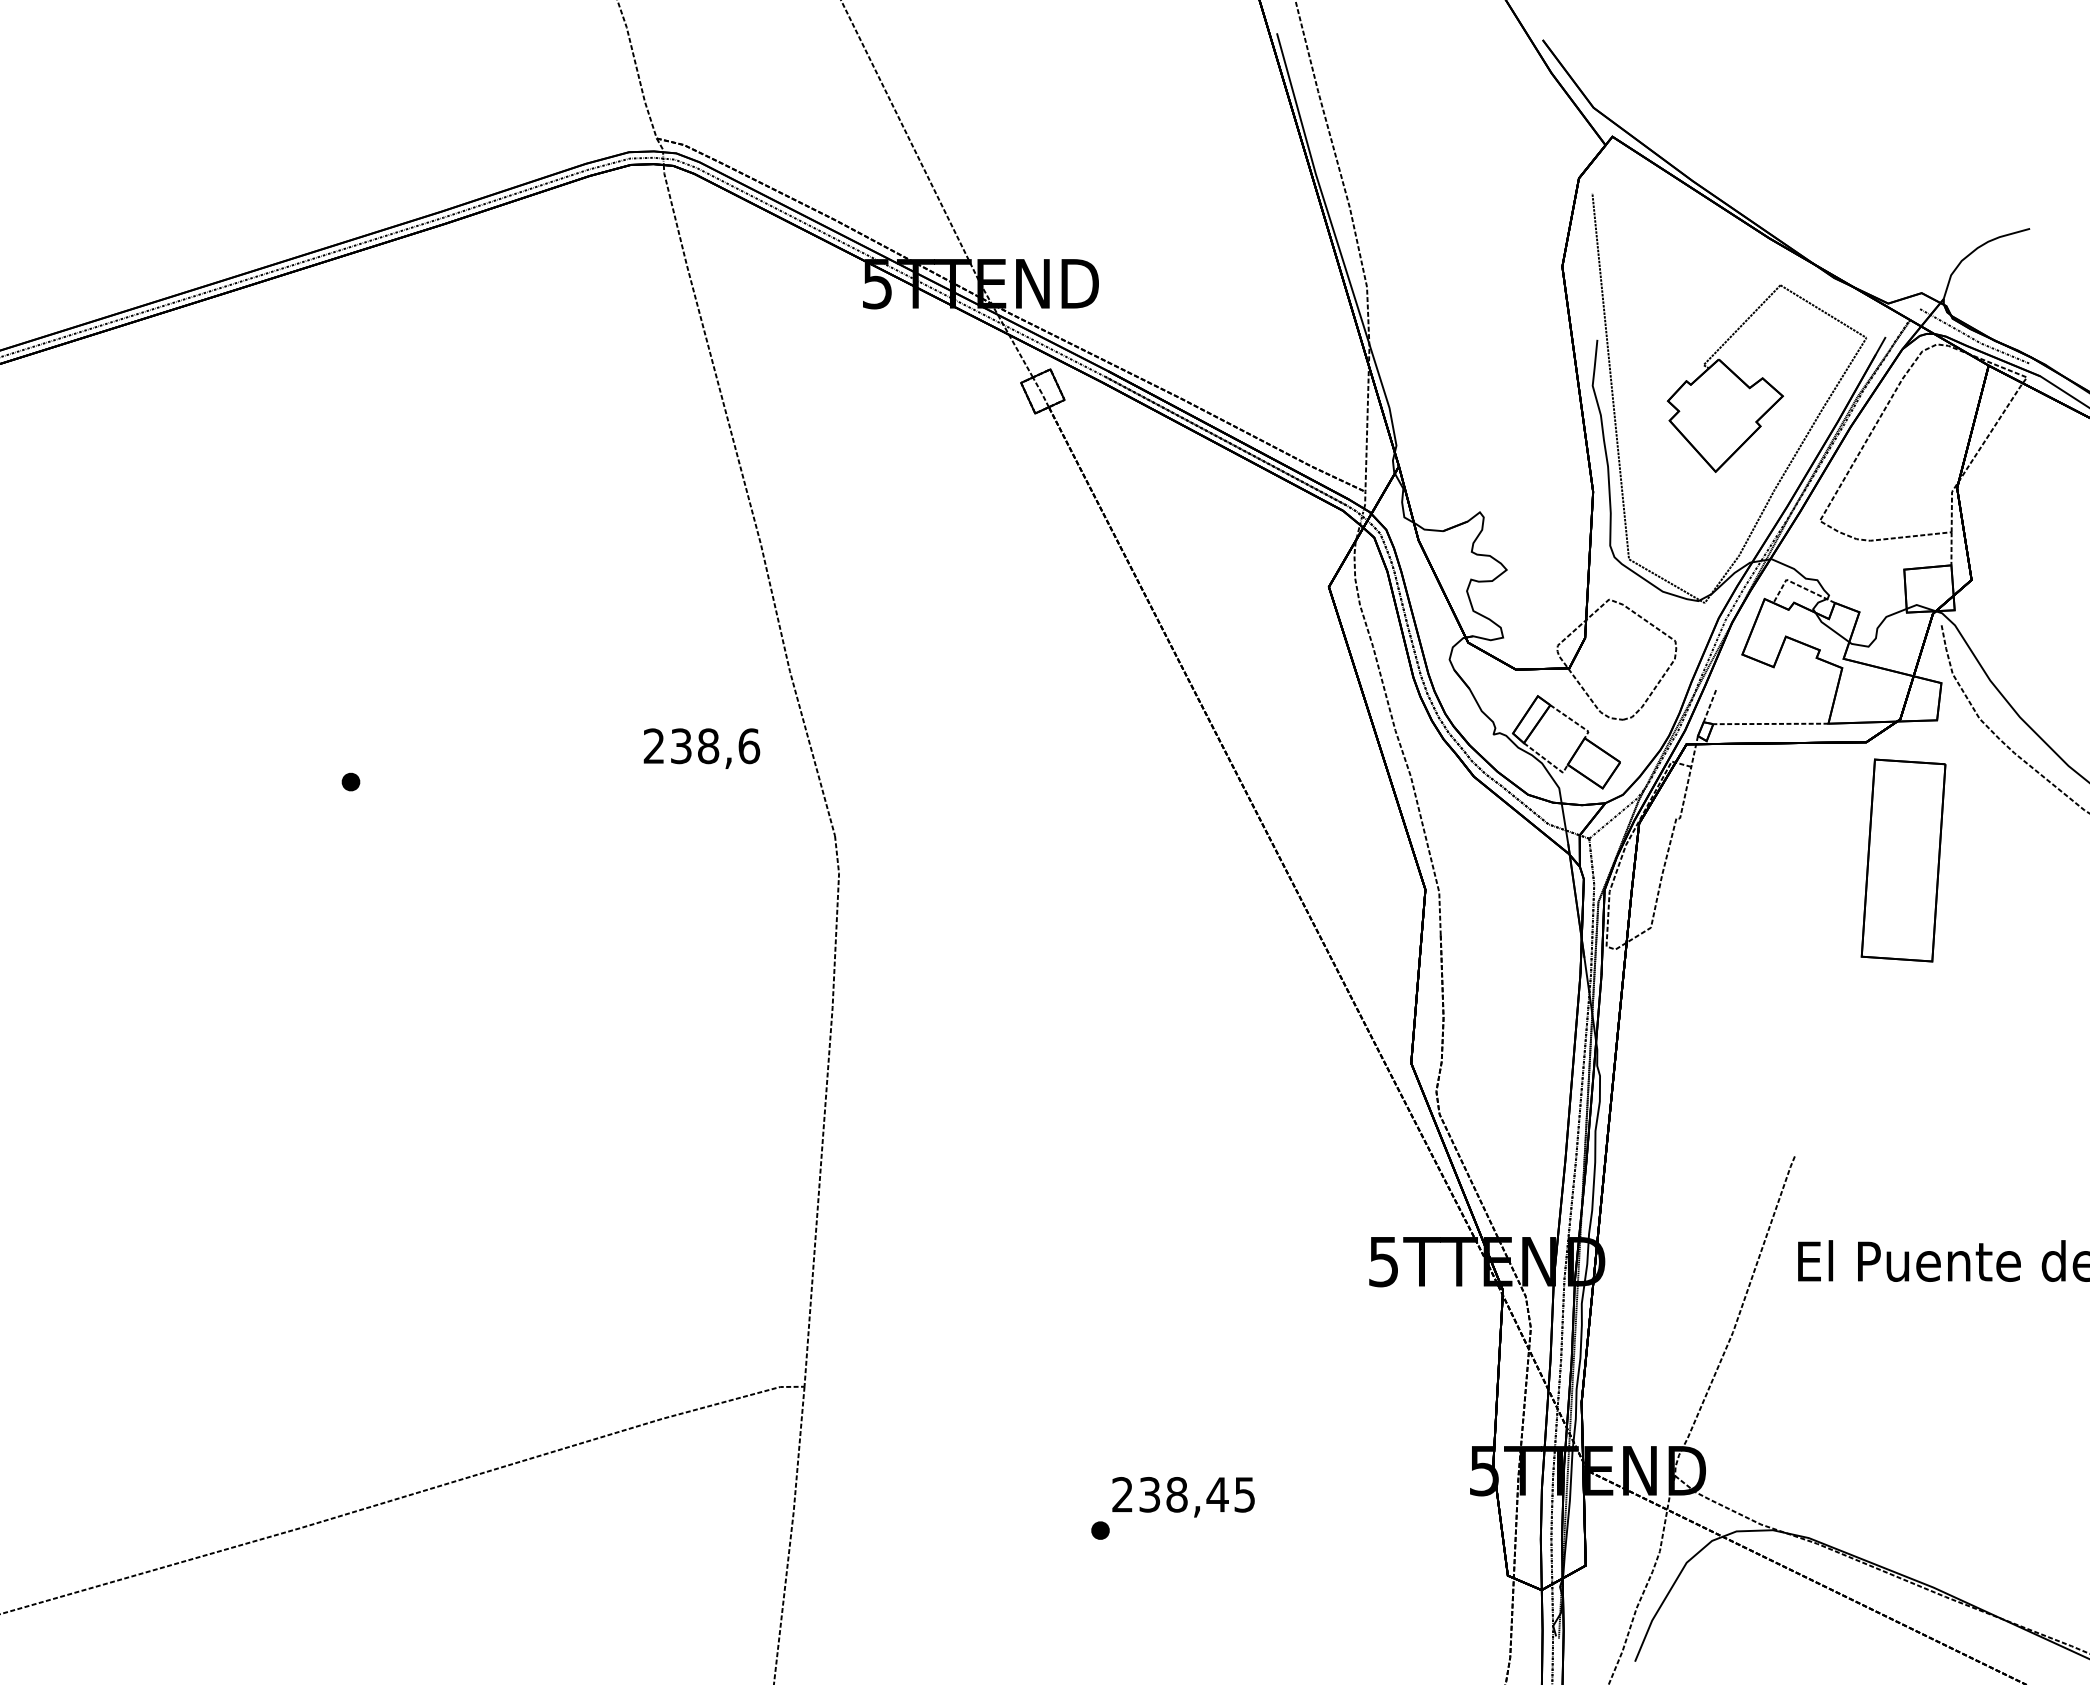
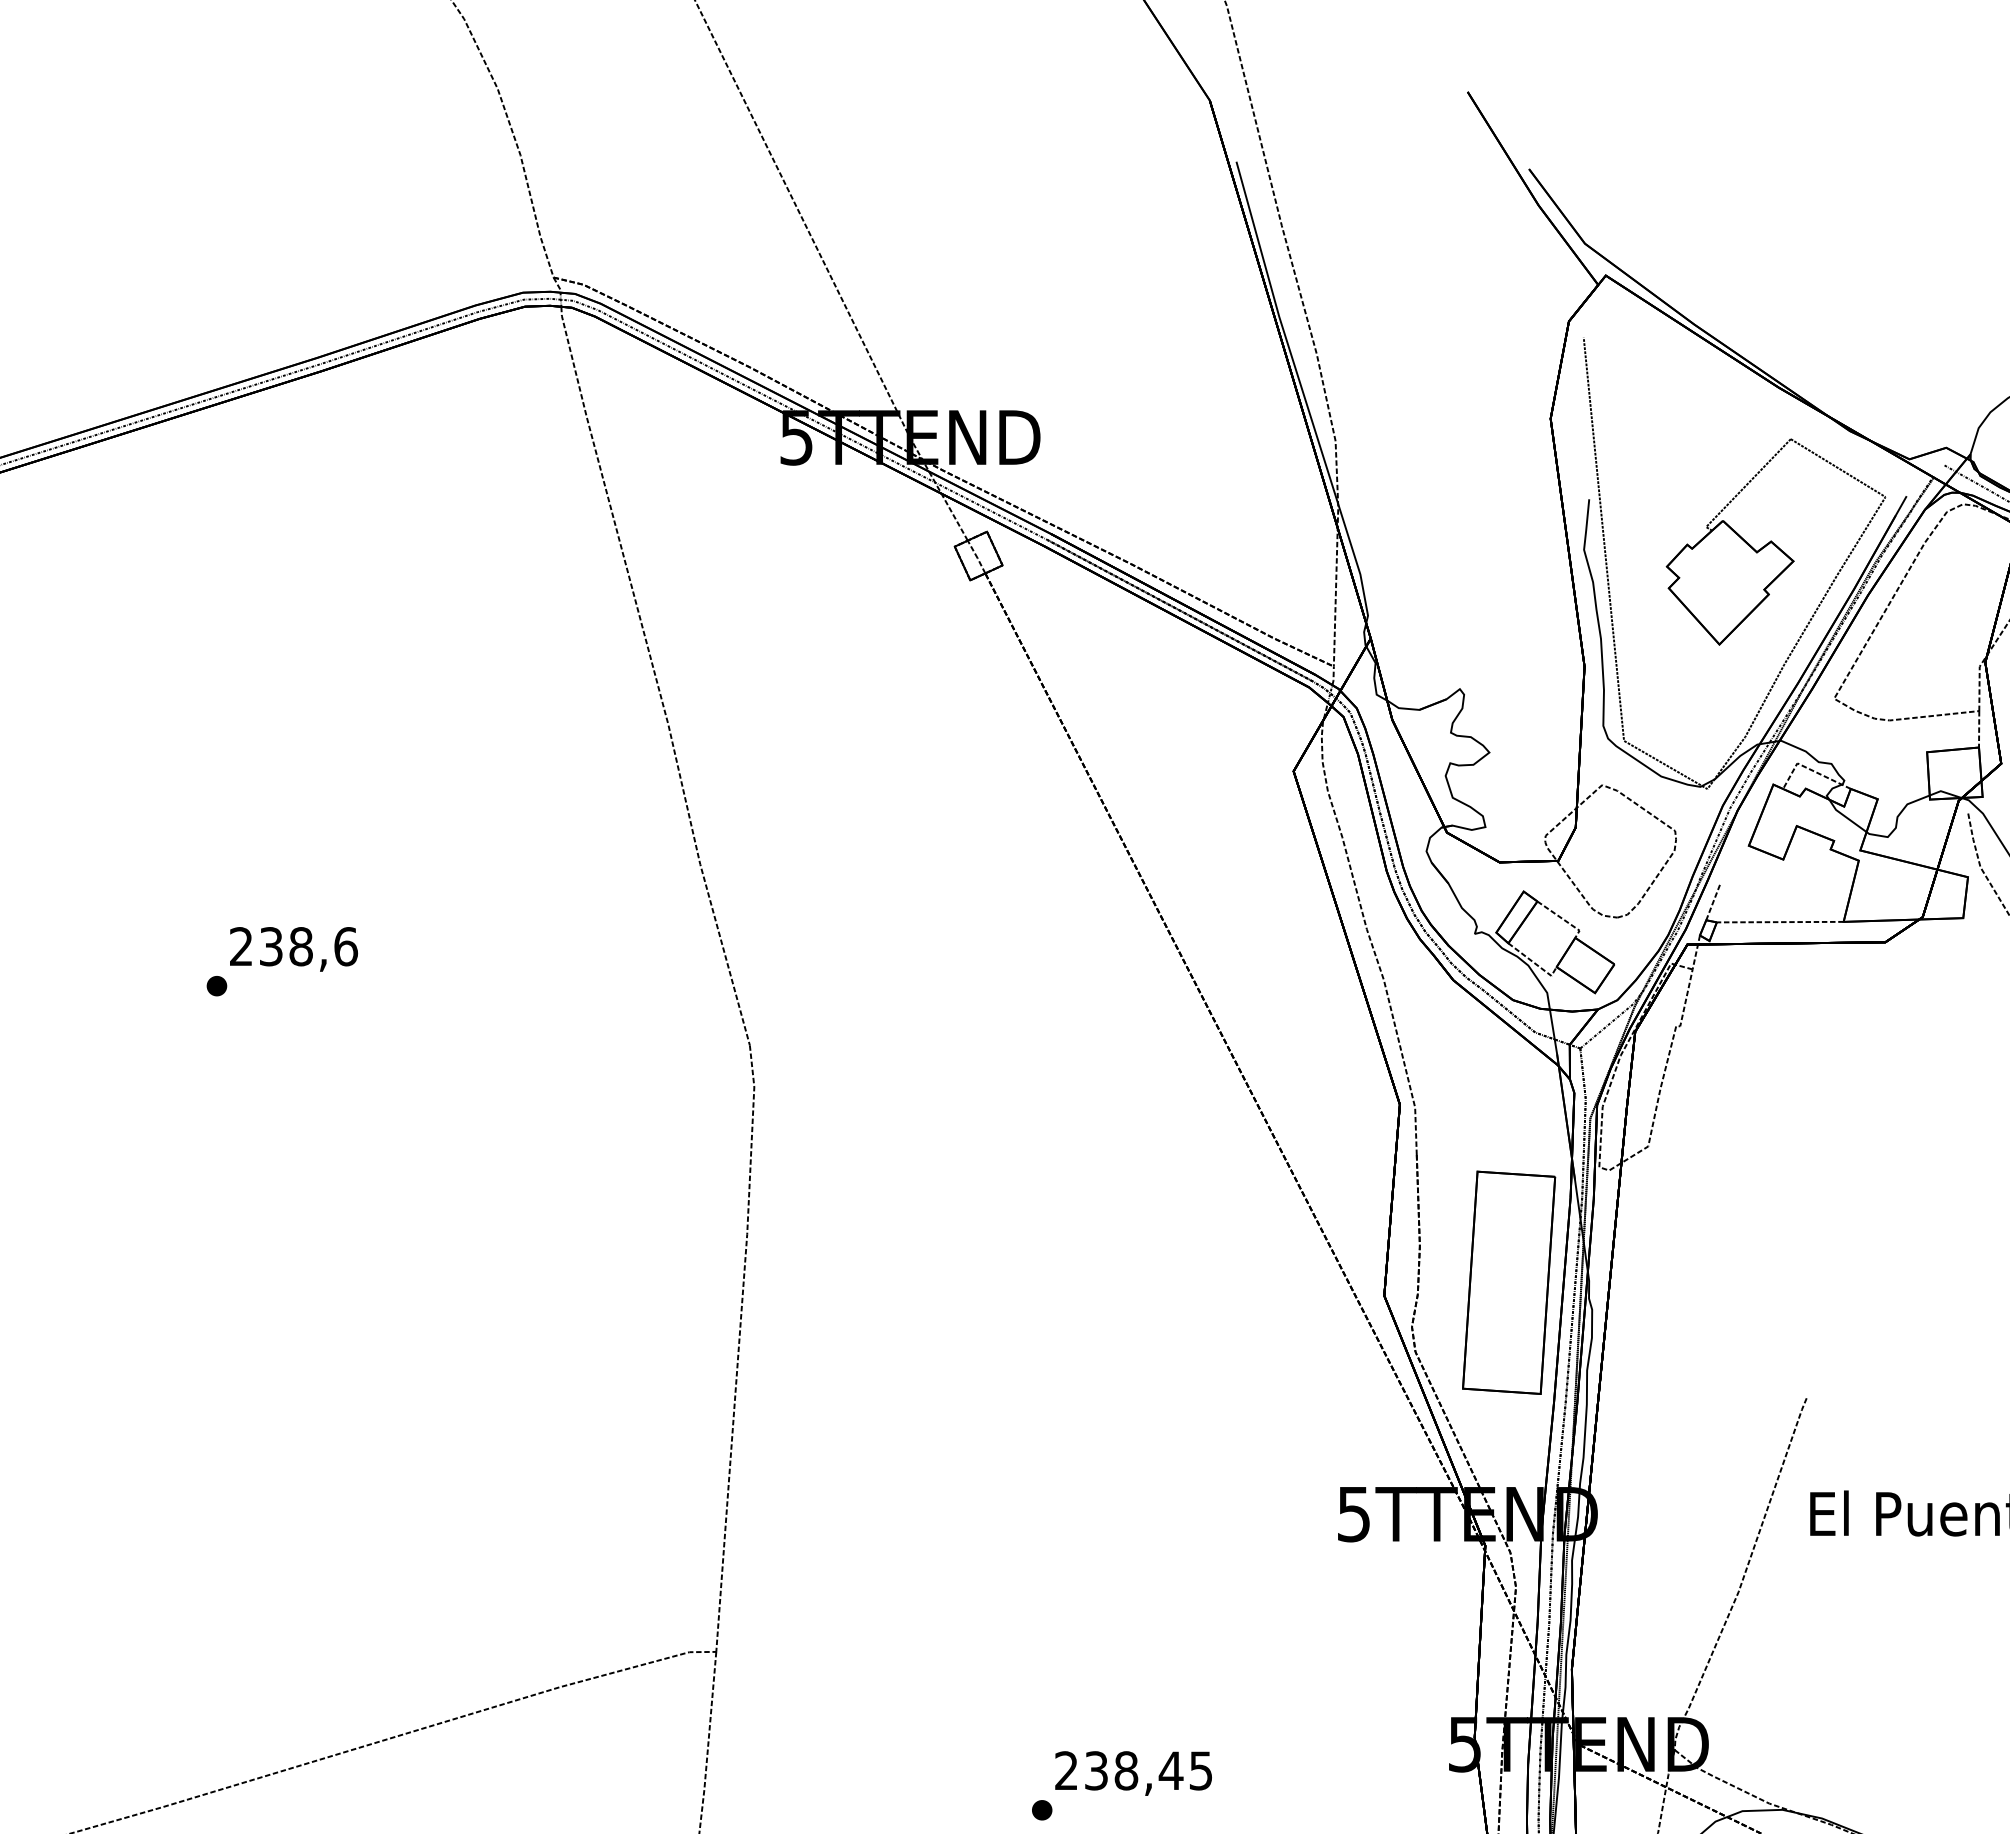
text: (701, 748) -> (293, 949), moved
part: (1903, 860) -> (1508, 1282), moved

